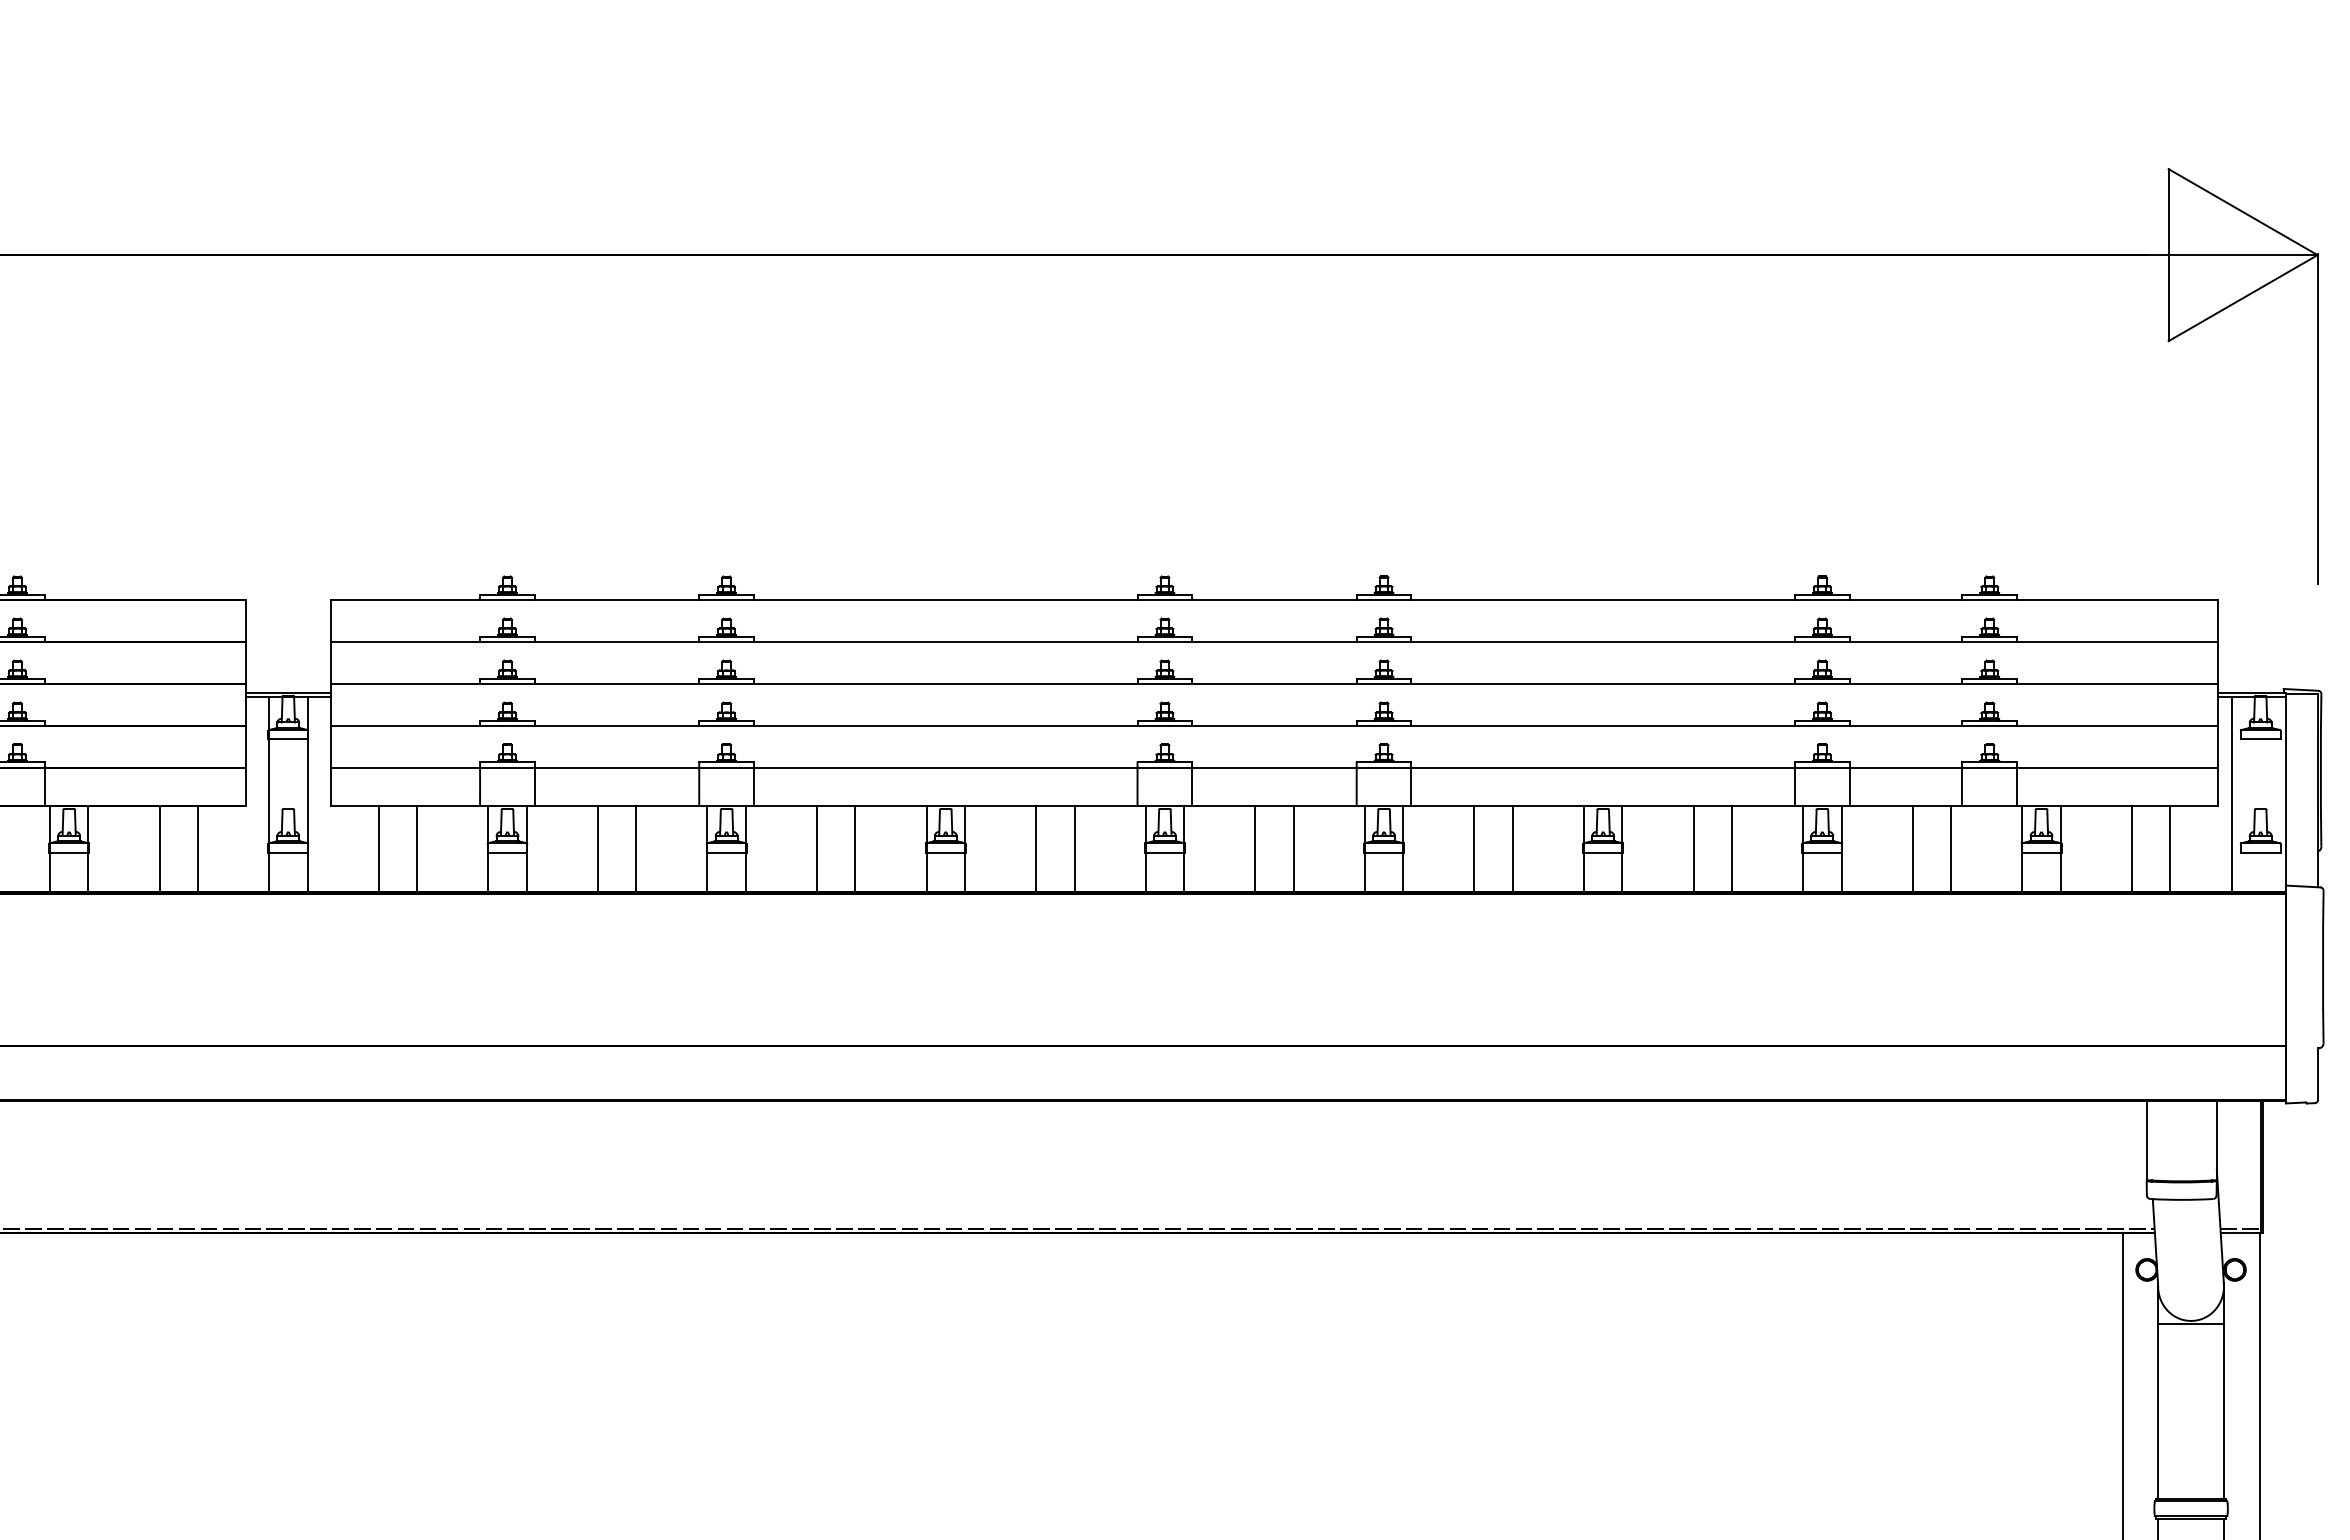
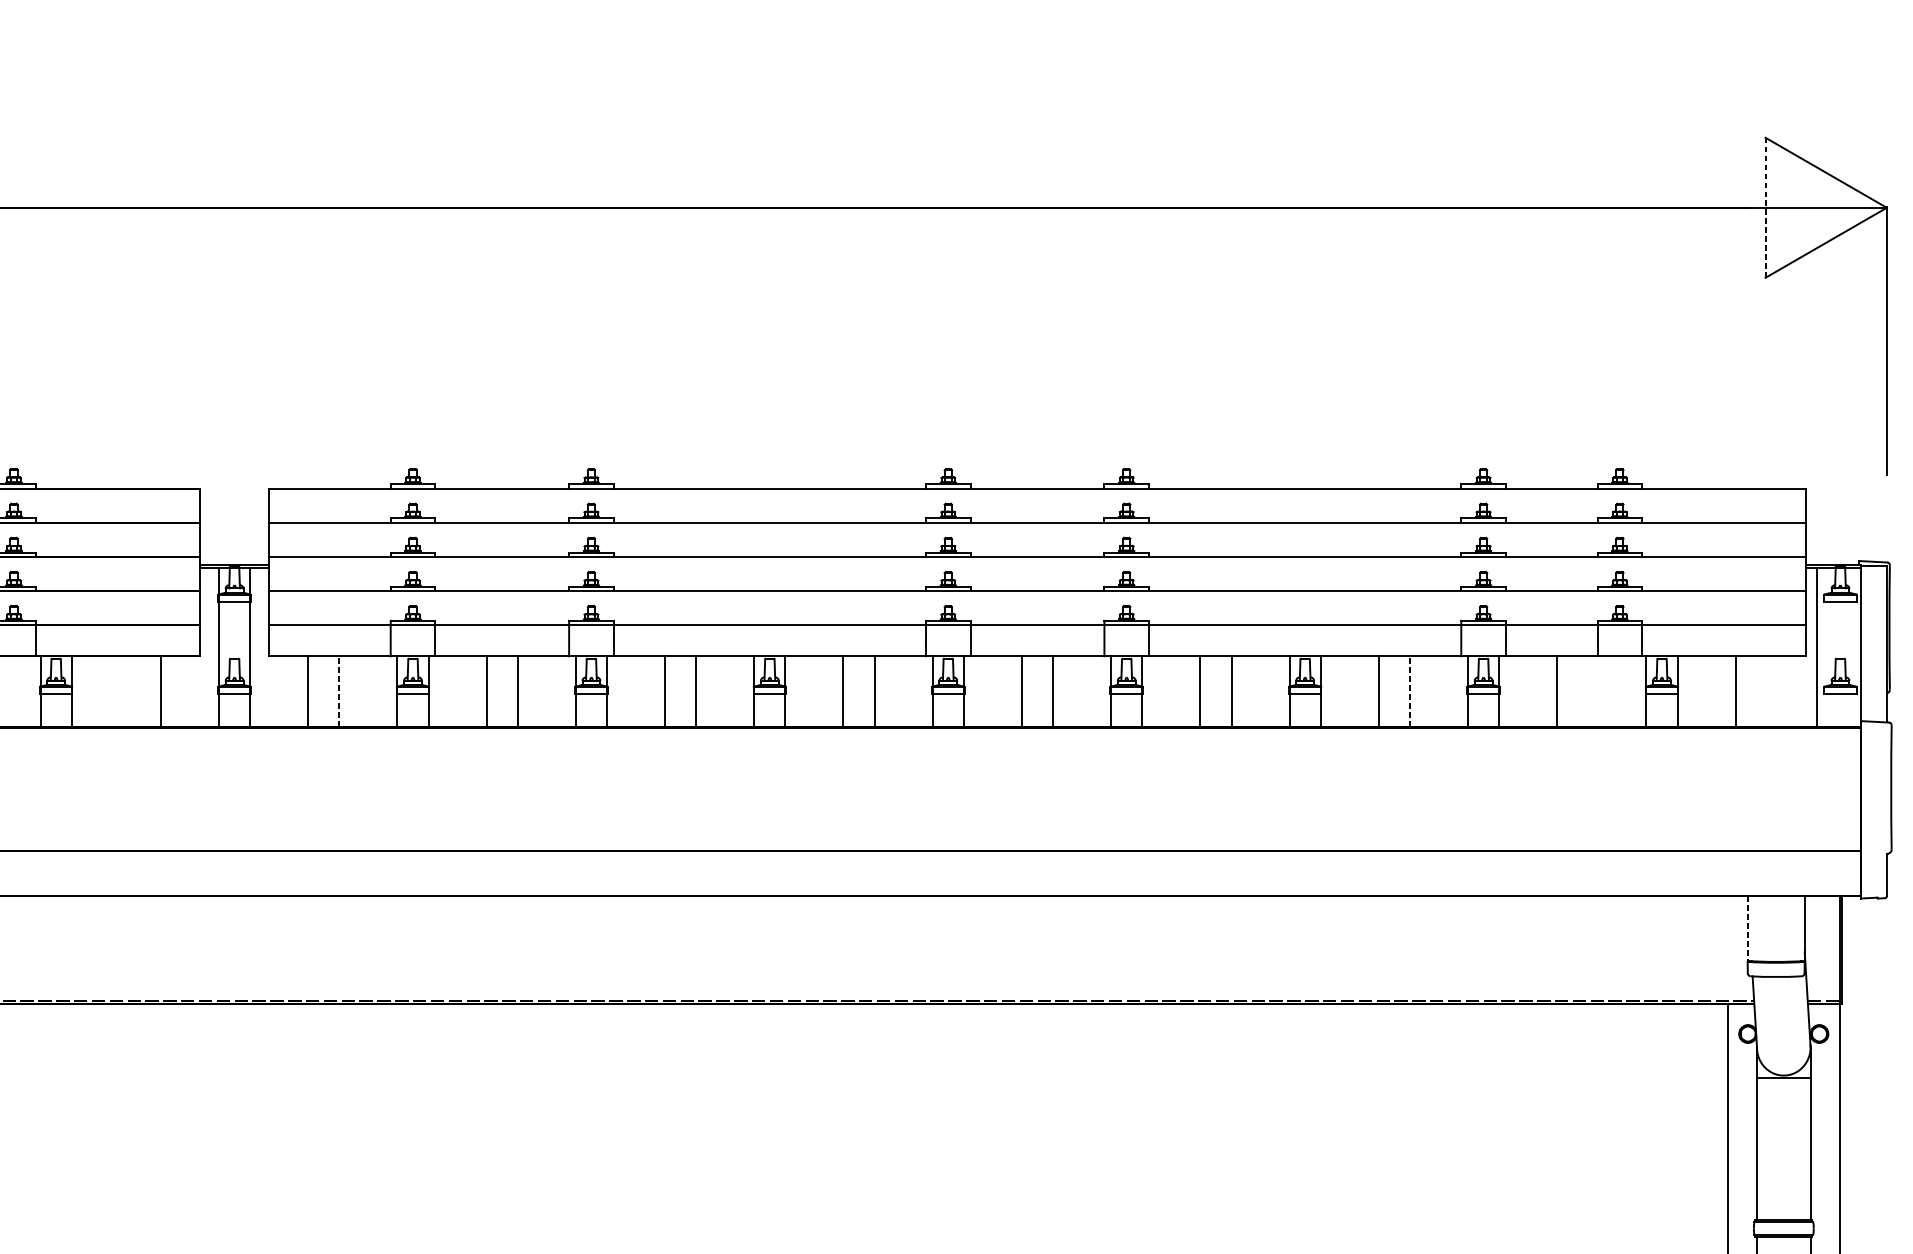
line: (2168, 255) -> (1765, 208), solid -> dashed
line: (159, 848) -> (129, 690), removed
line: (417, 848) -> (339, 690), solid -> dashed
line: (1731, 848) -> (1409, 690), solid -> dashed
line: (1951, 848) -> (1588, 690), removed
line: (2170, 848) -> (1767, 690), removed
line: (2146, 1140) -> (1747, 928), solid -> dashed

